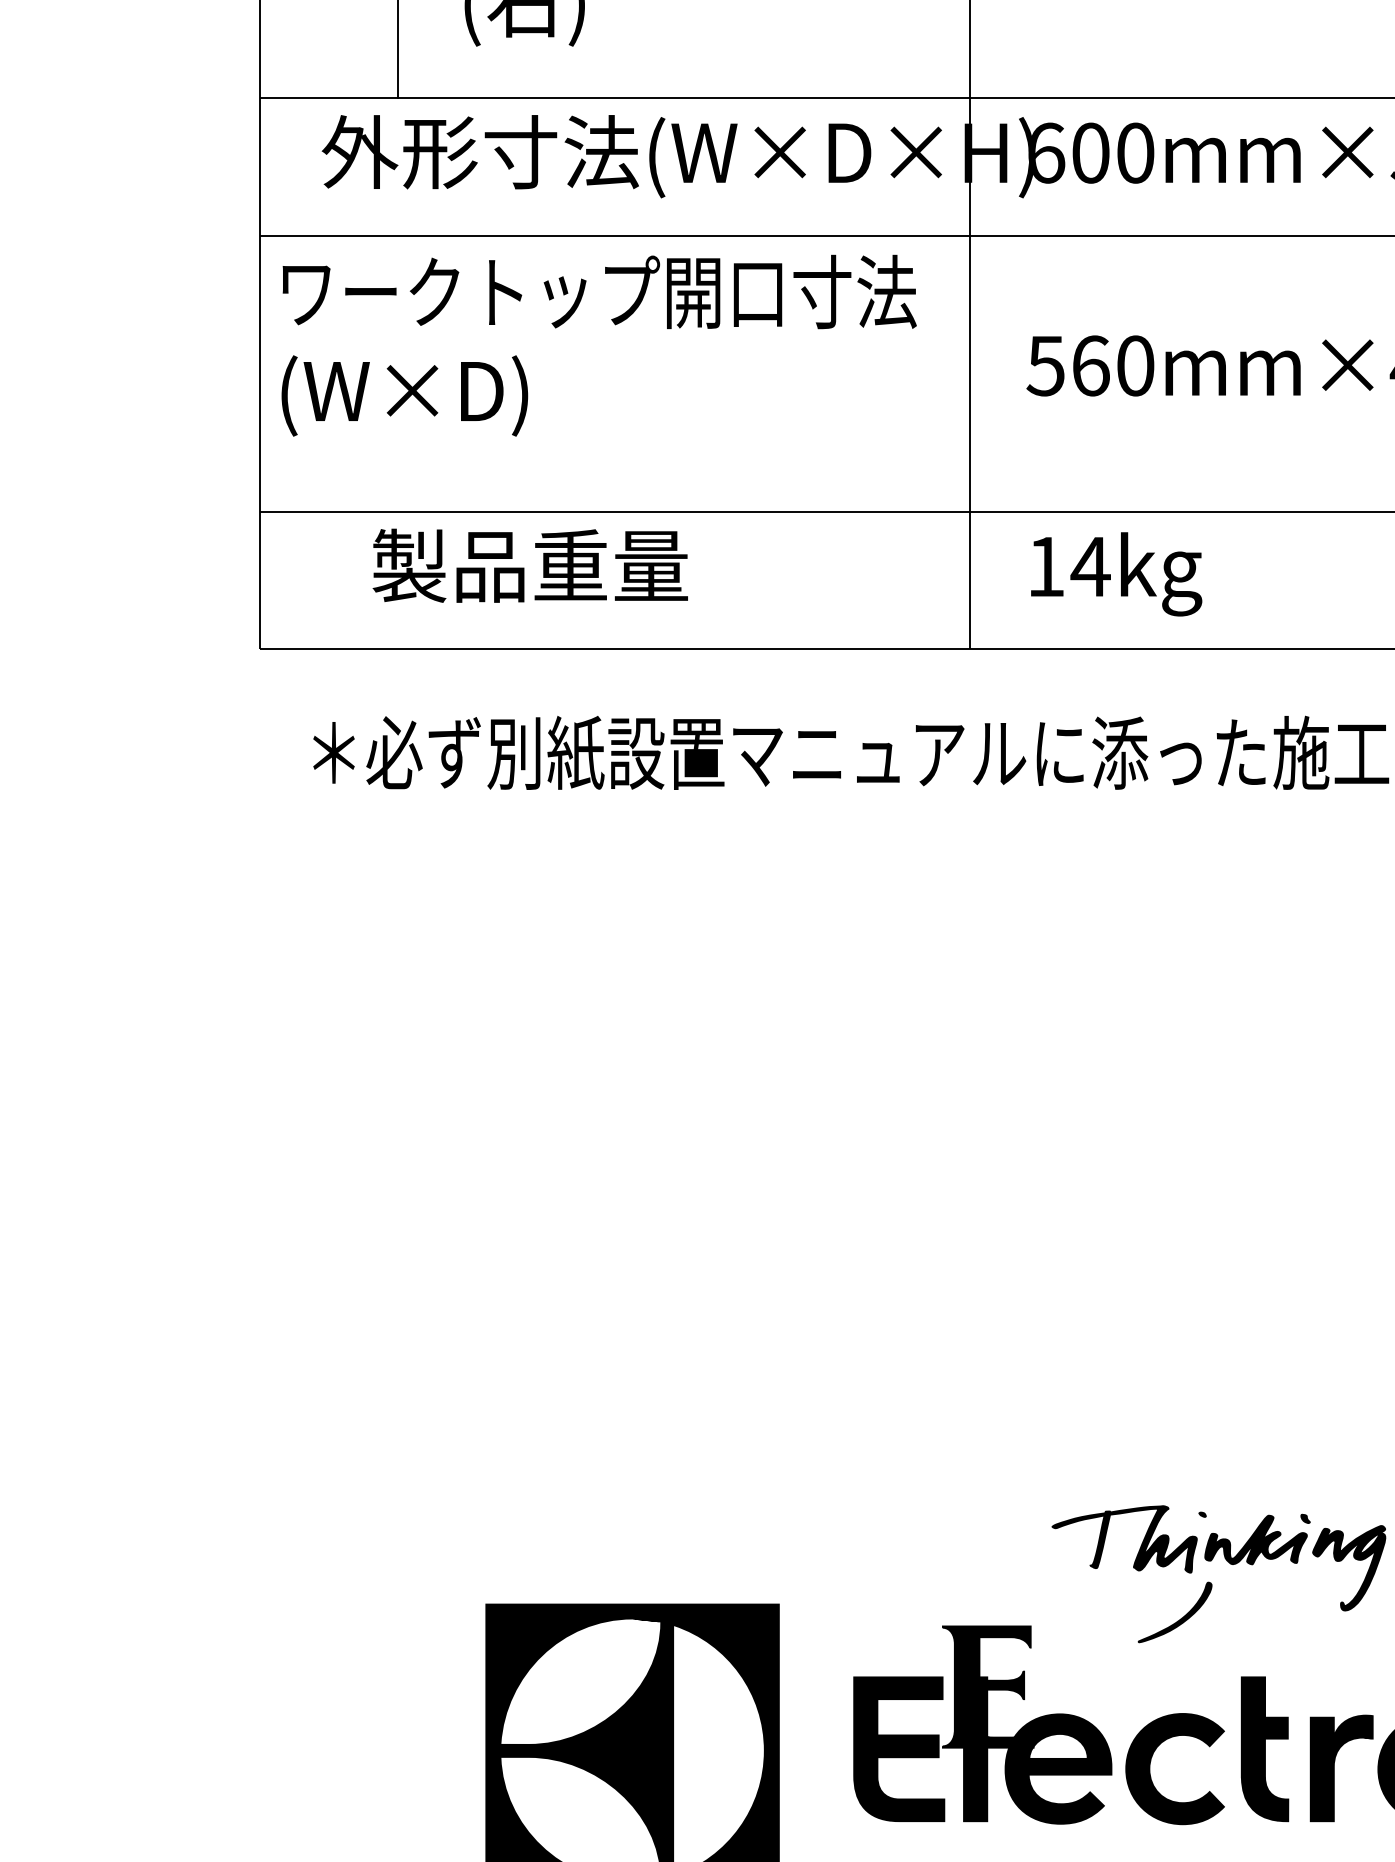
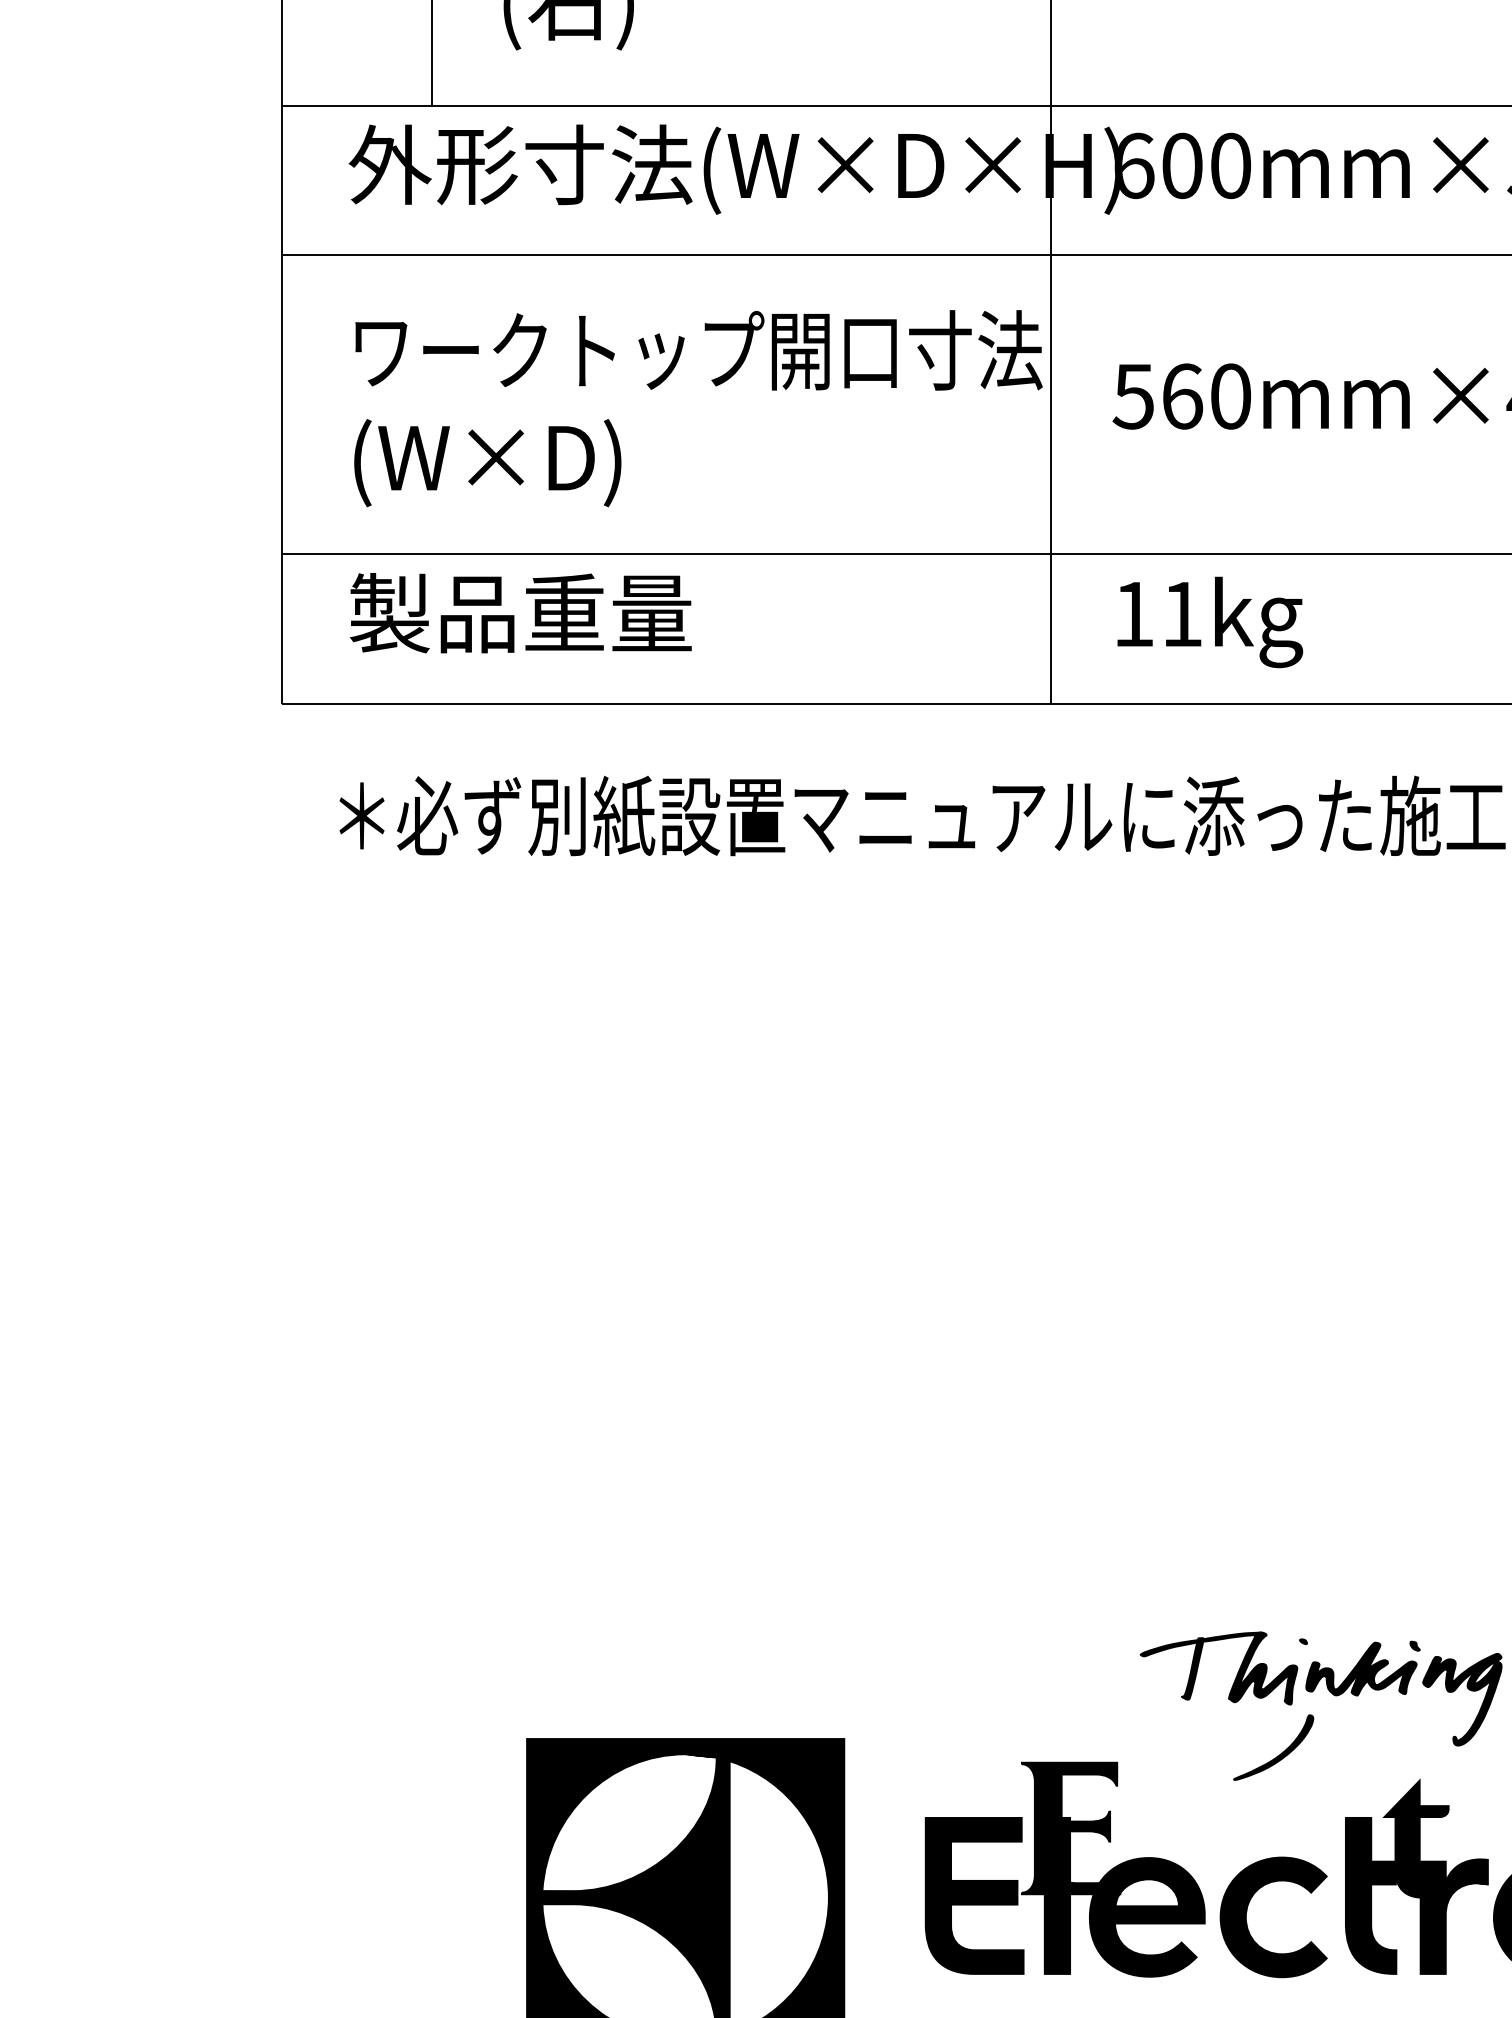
text: (599, 345) -> (698, 408), moved
text: (530, 566) -> (520, 613), moved
text: (1090, 567) -> (1182, 614), 14kg -> 11kg
fill: (1306, 1696) -> (1416, 1838), added

